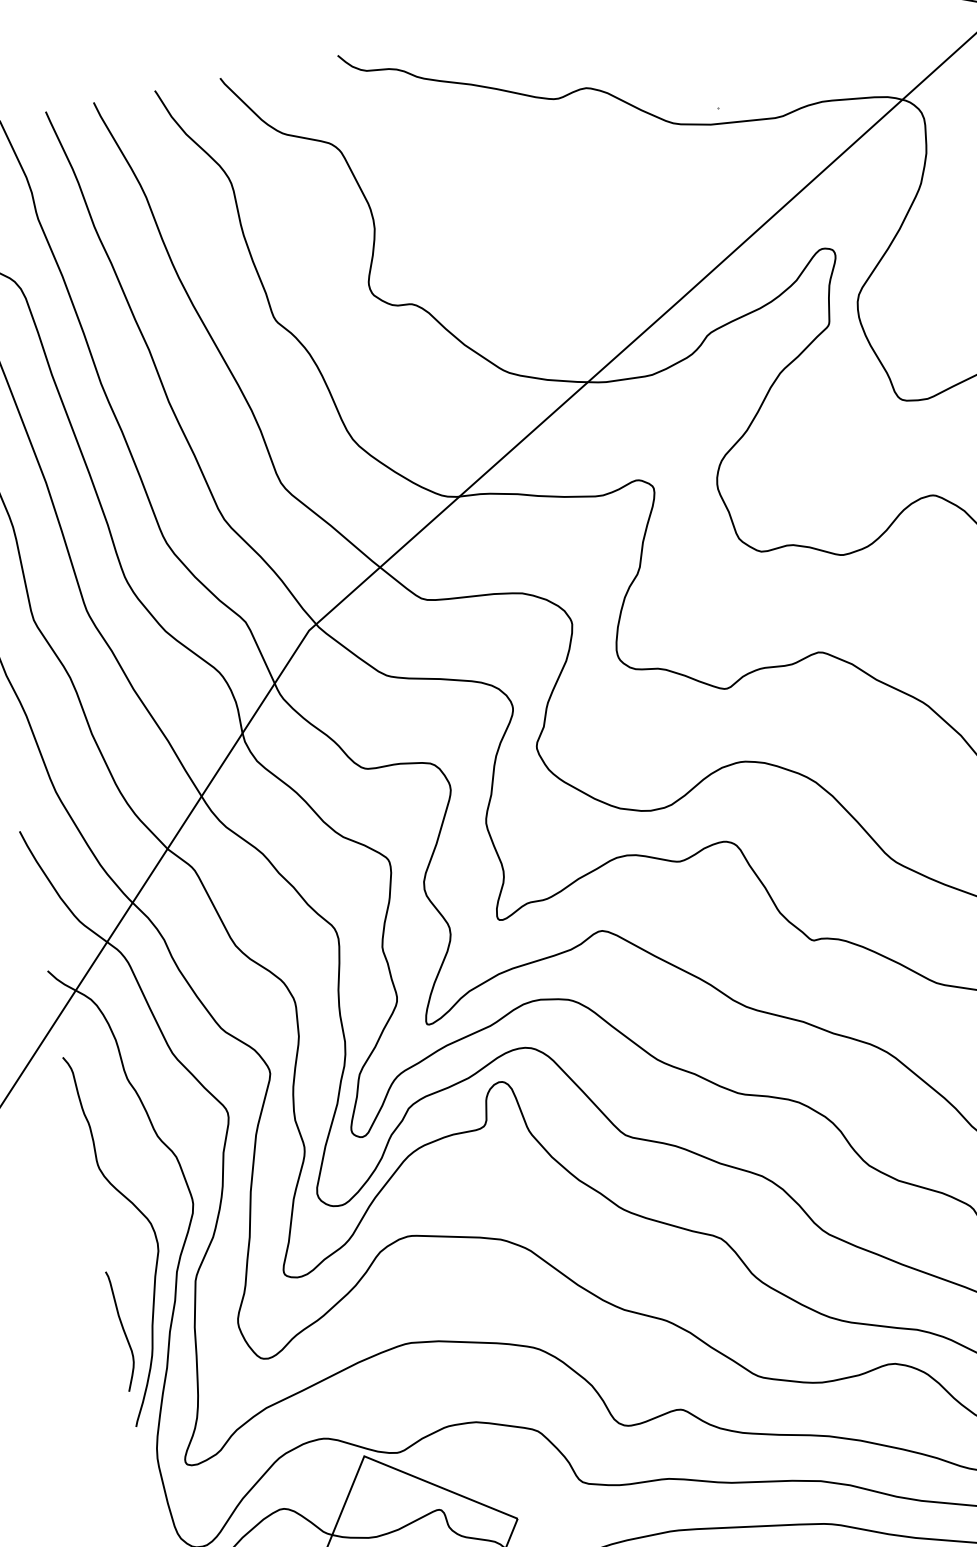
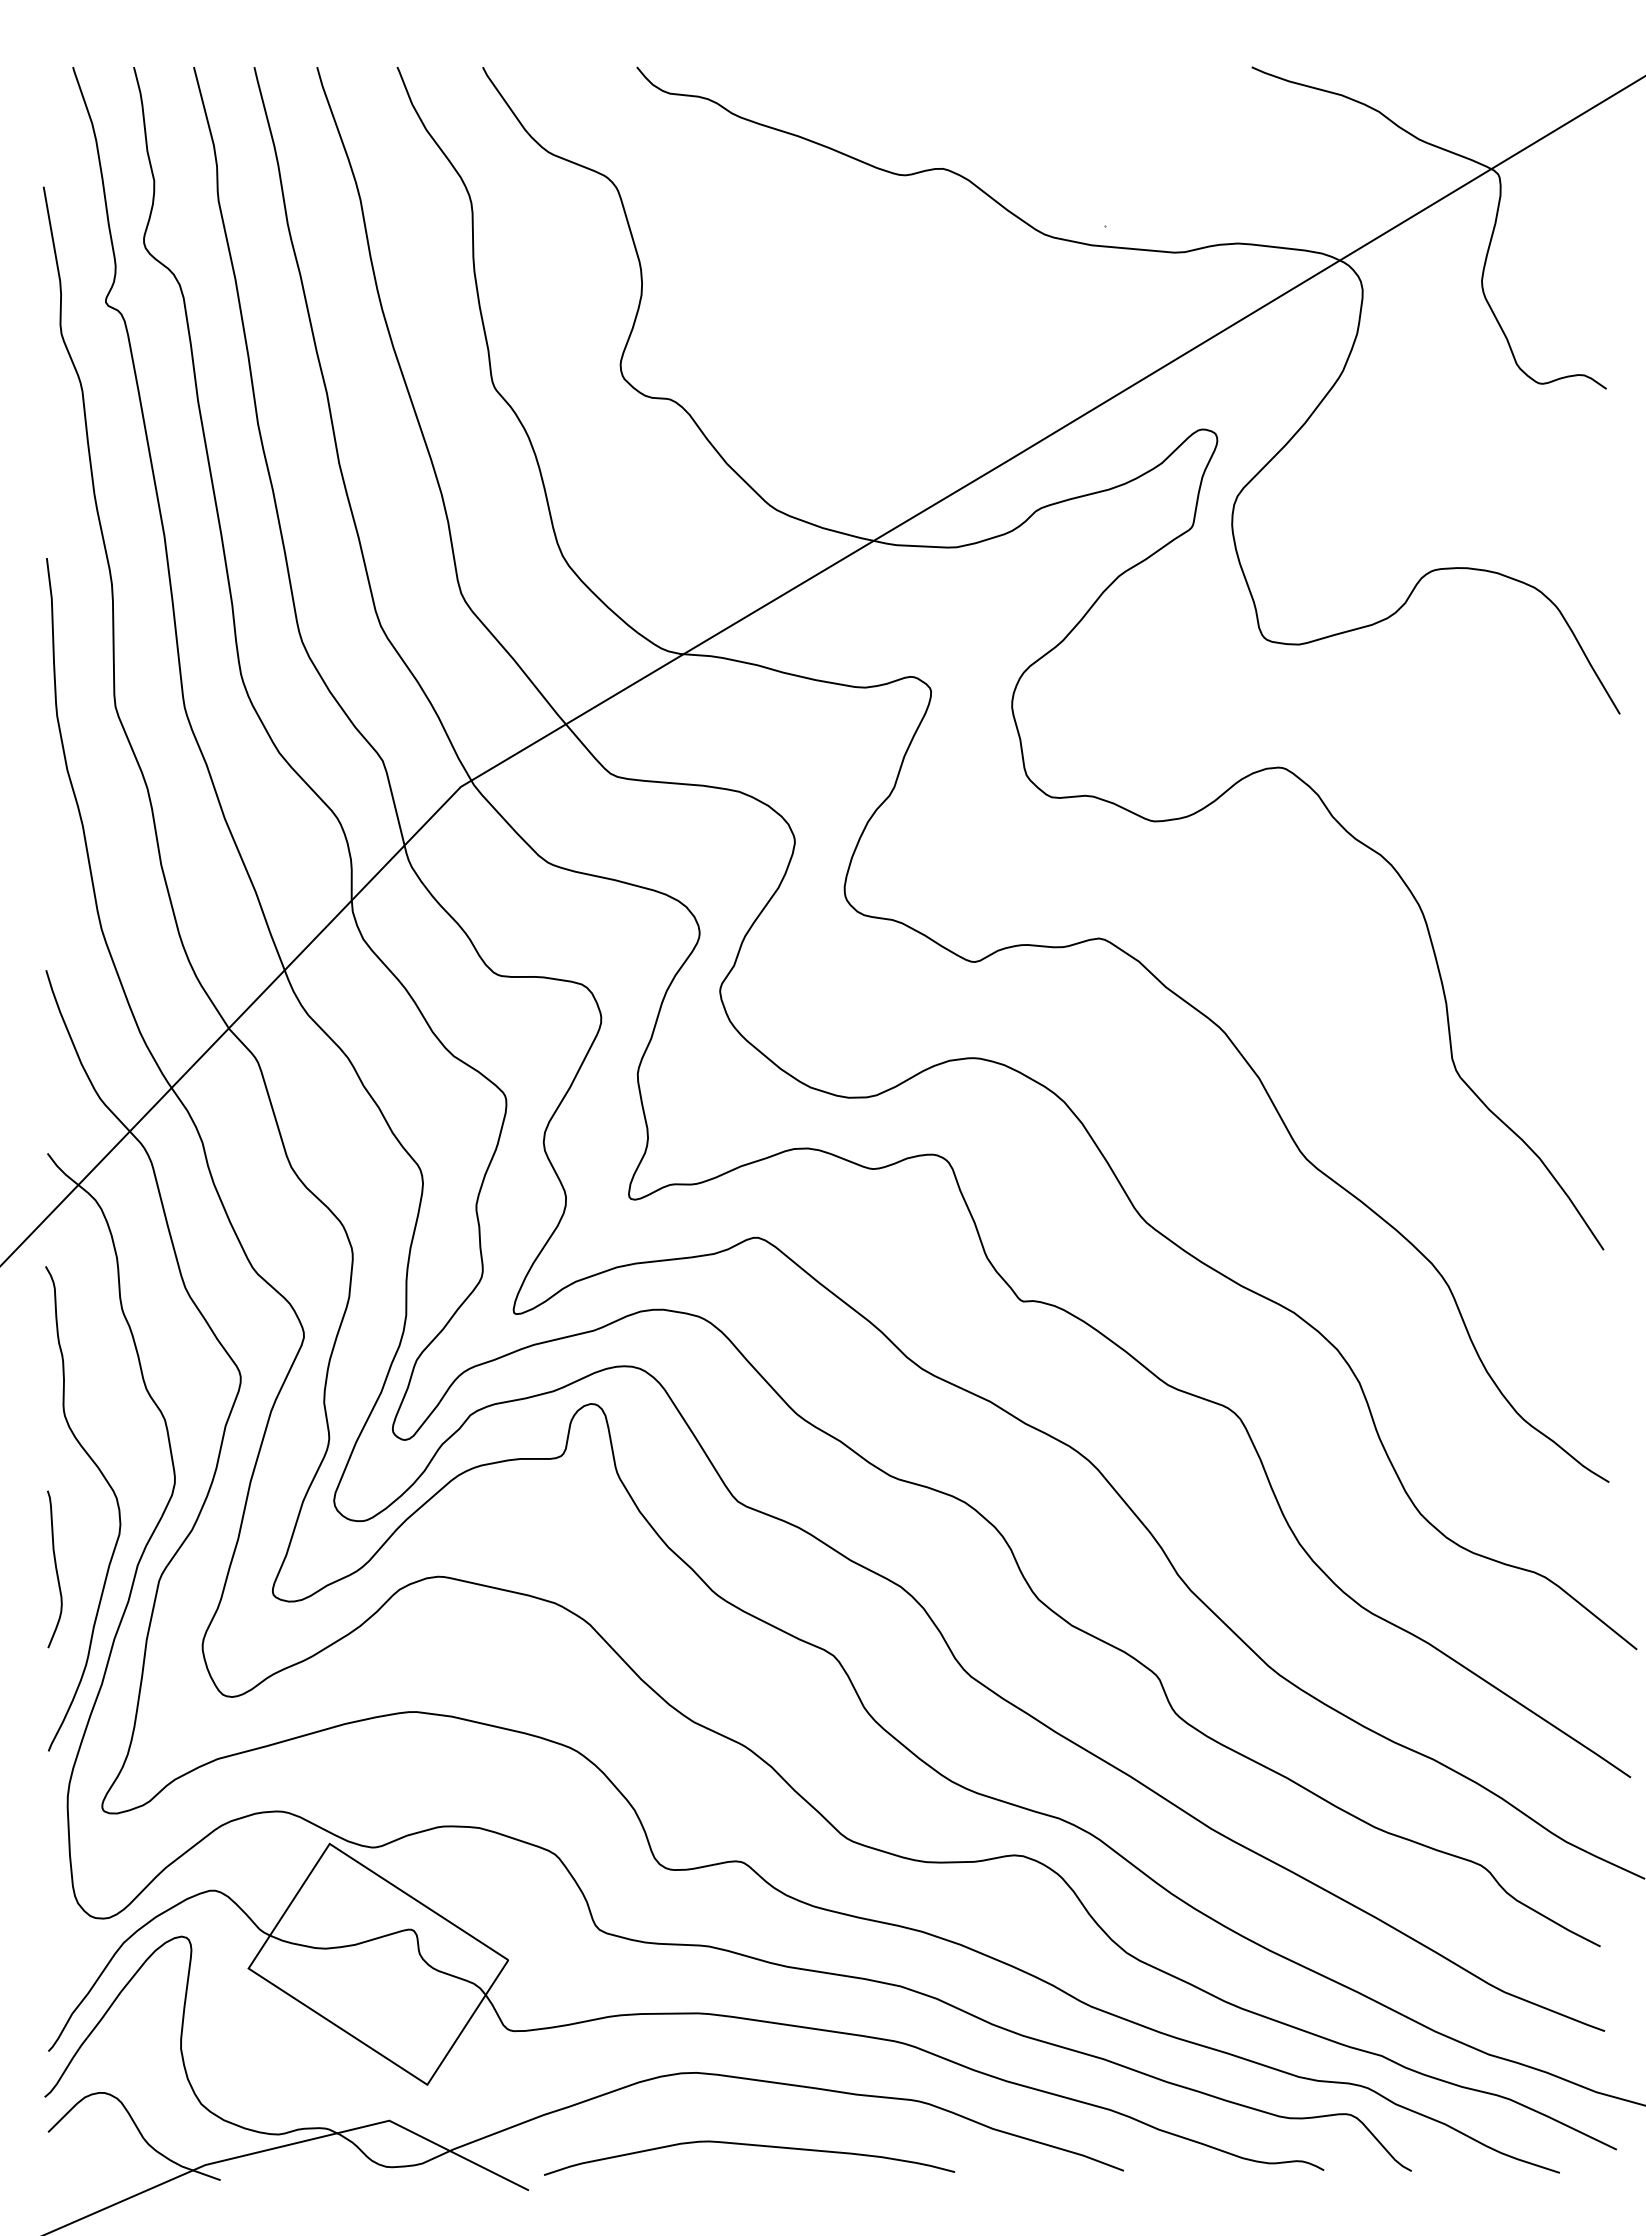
curve: (123, 1330) -> (55, 1569), moved

